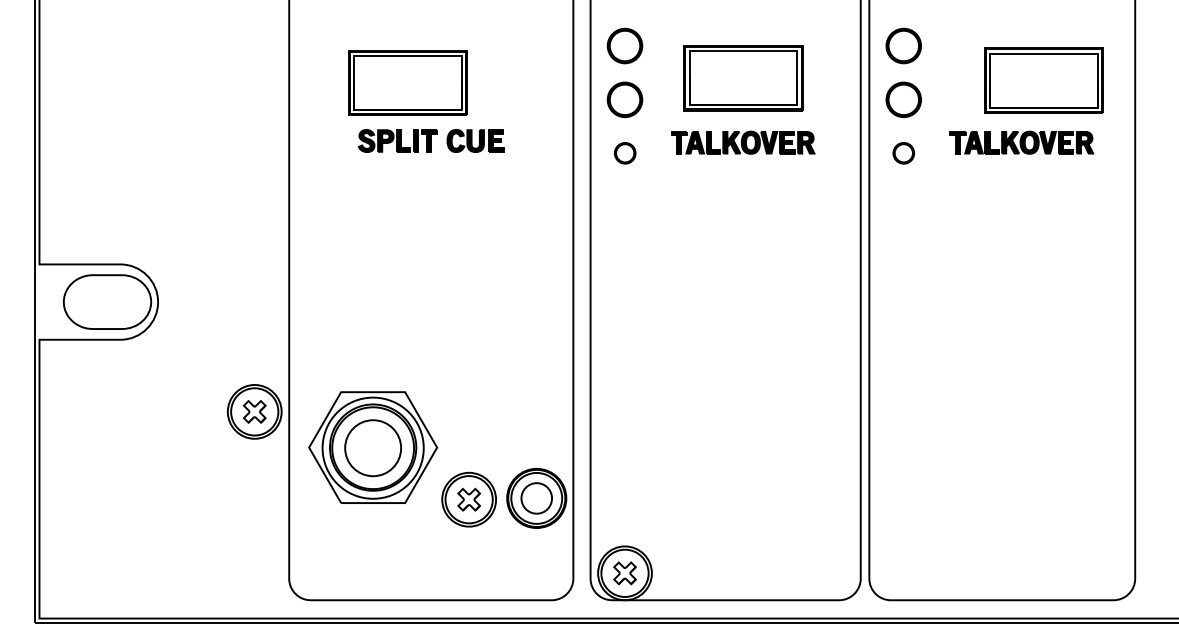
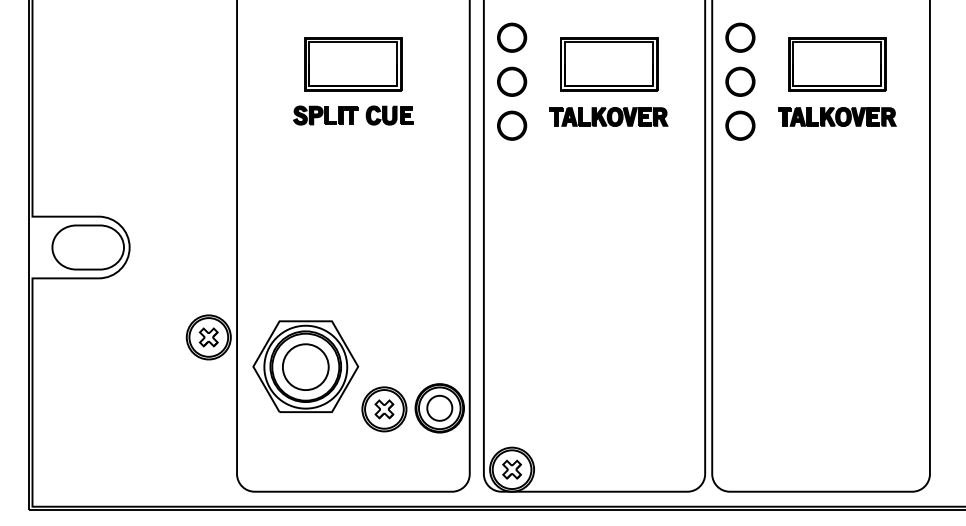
part: (1044, 81) -> (837, 64), moved
part: (408, 83) -> (353, 64), moved
part: (625, 153) -> (512, 125), size x1.67
part: (903, 153) -> (740, 125), size x1.67

